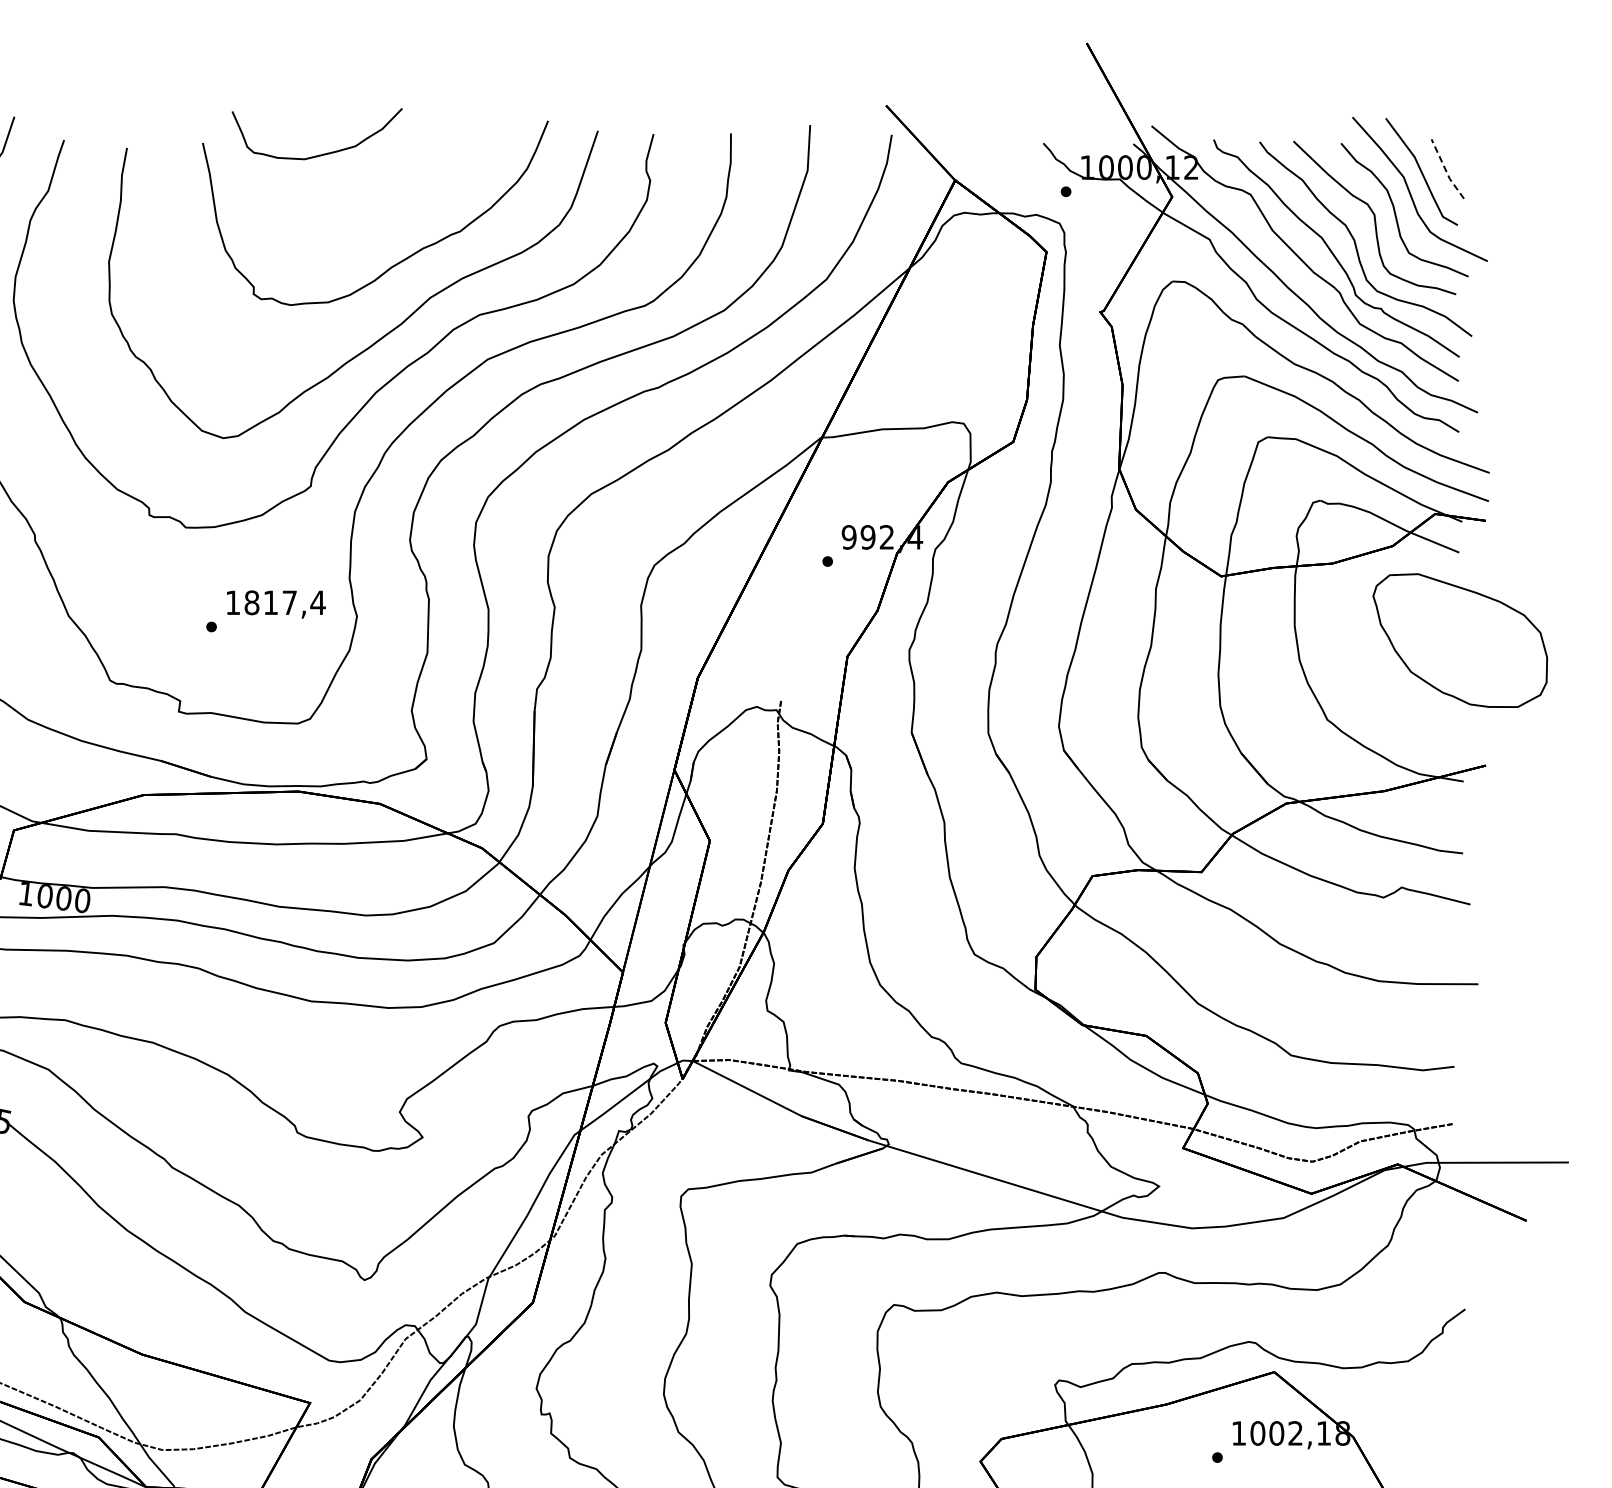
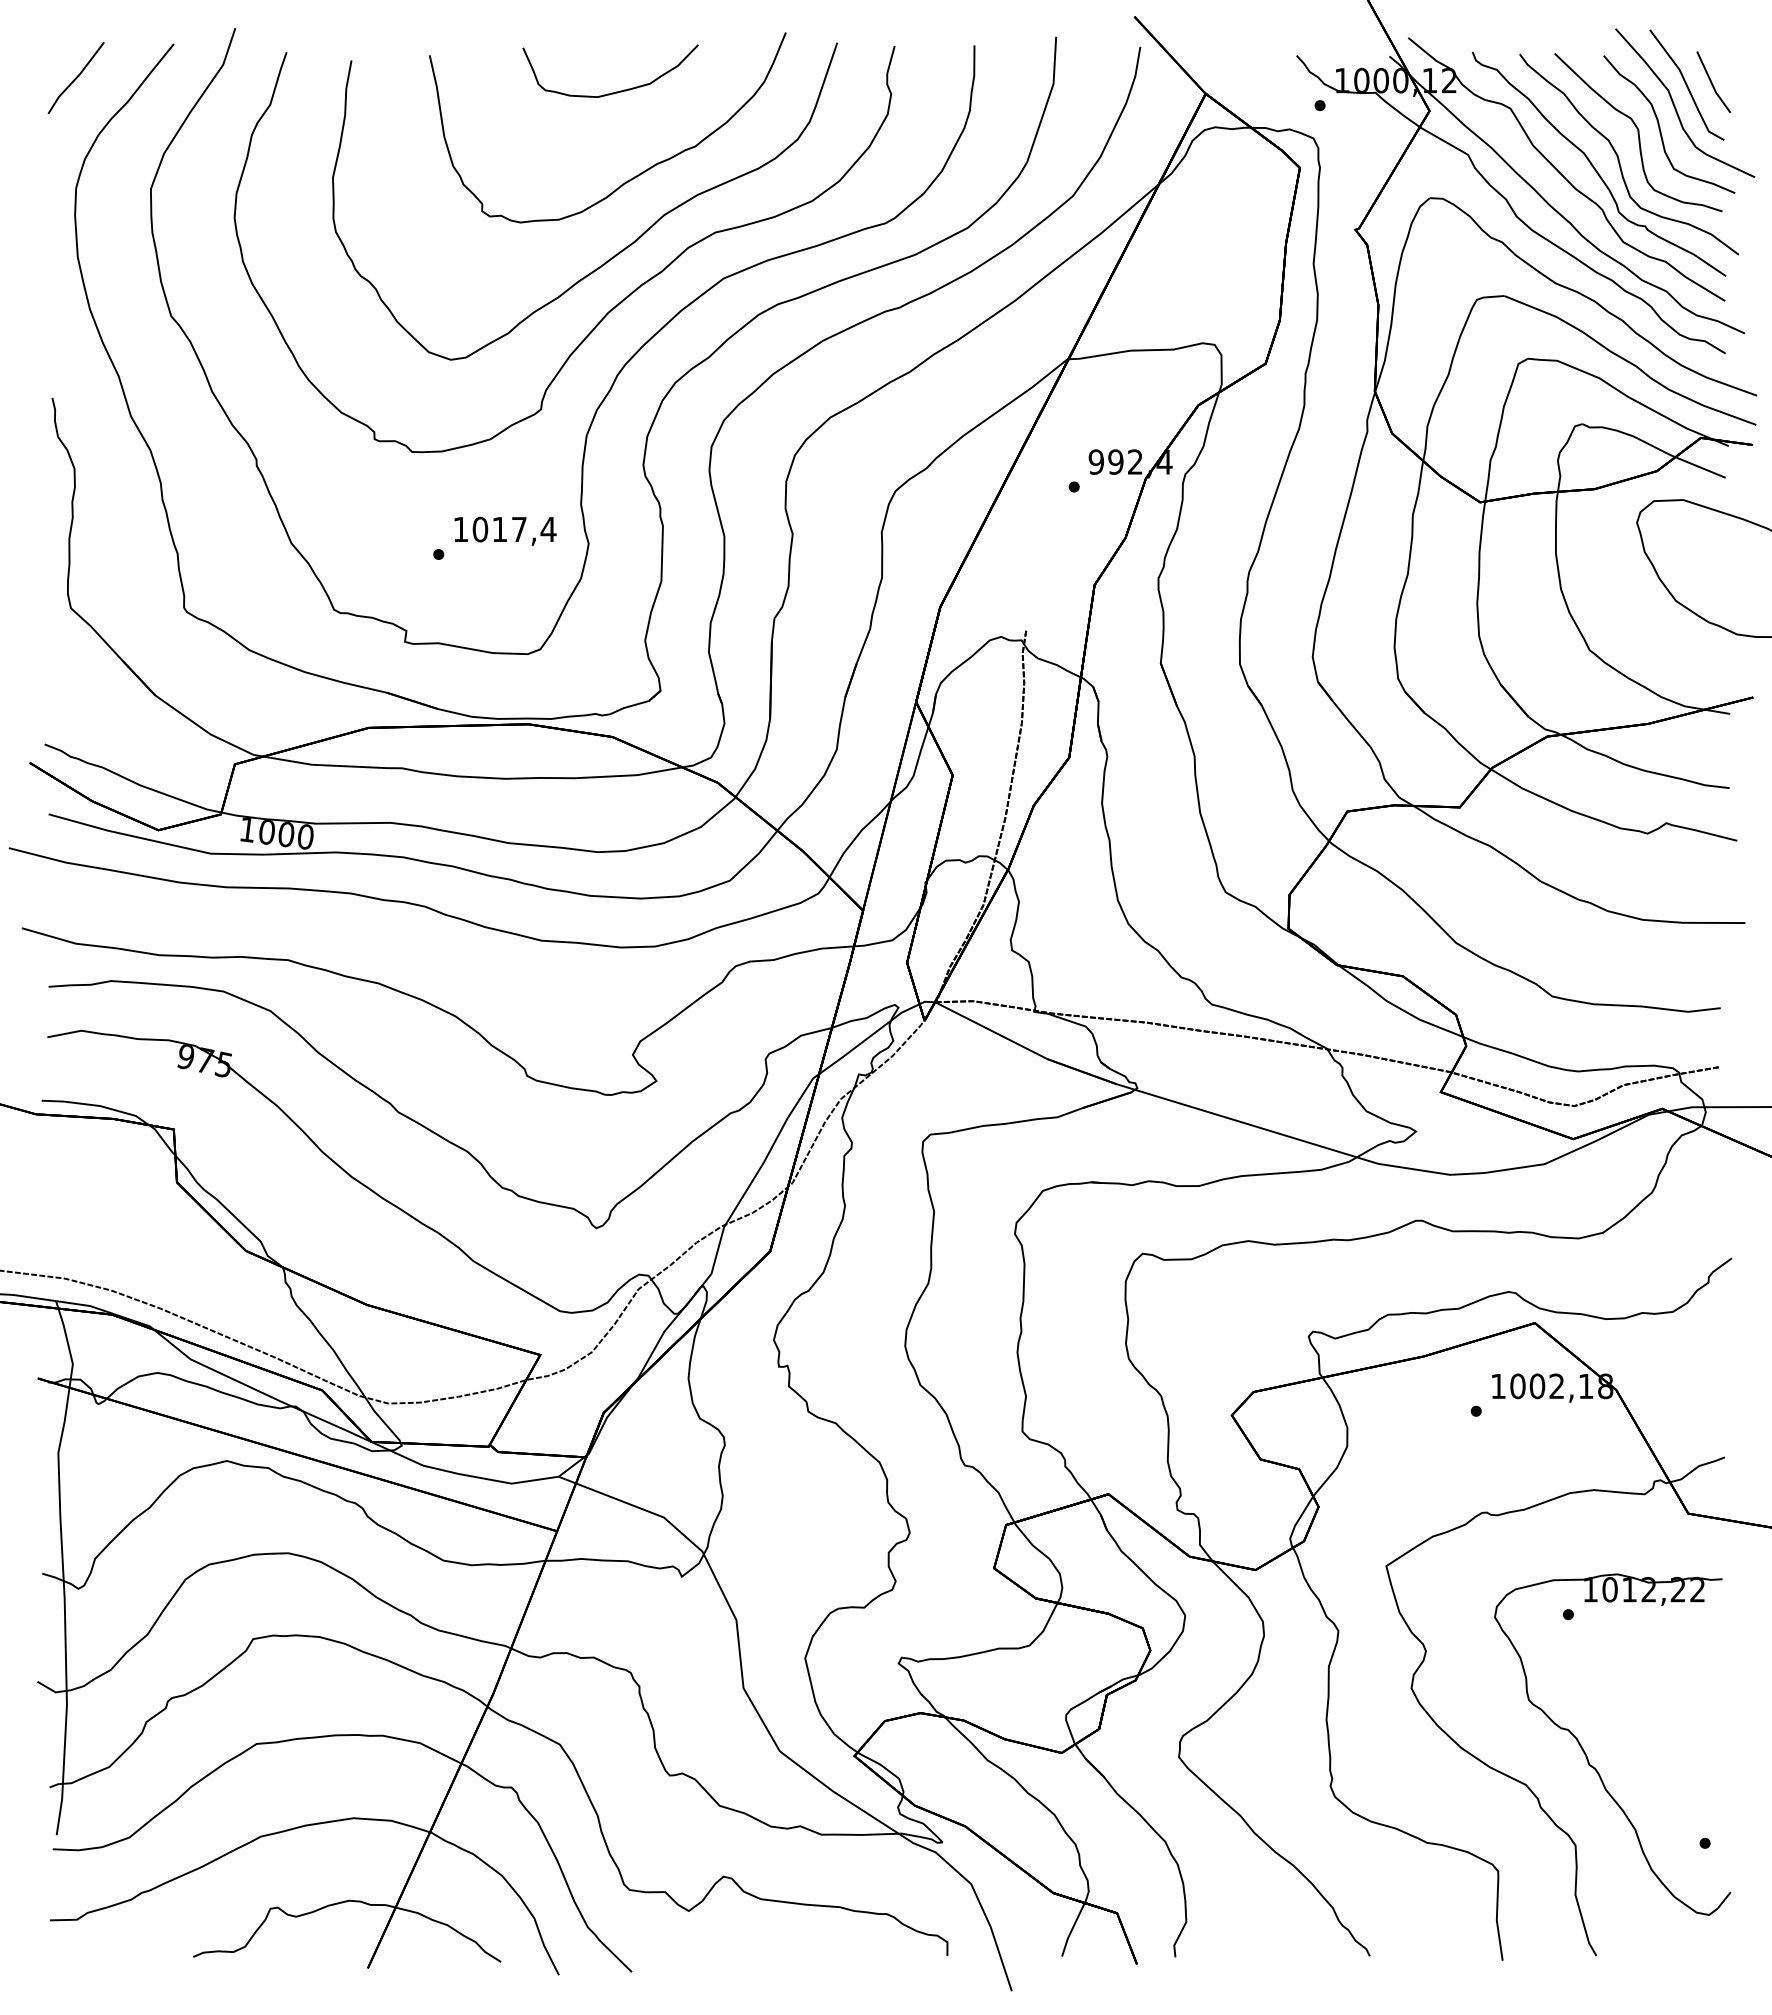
curve: (321, 153) -> (615, 91), moved
line: (1445, 170) -> (1711, 83), dashed -> solid
text: (252, 602) -> (480, 529), 1817,4 -> 1017,4

